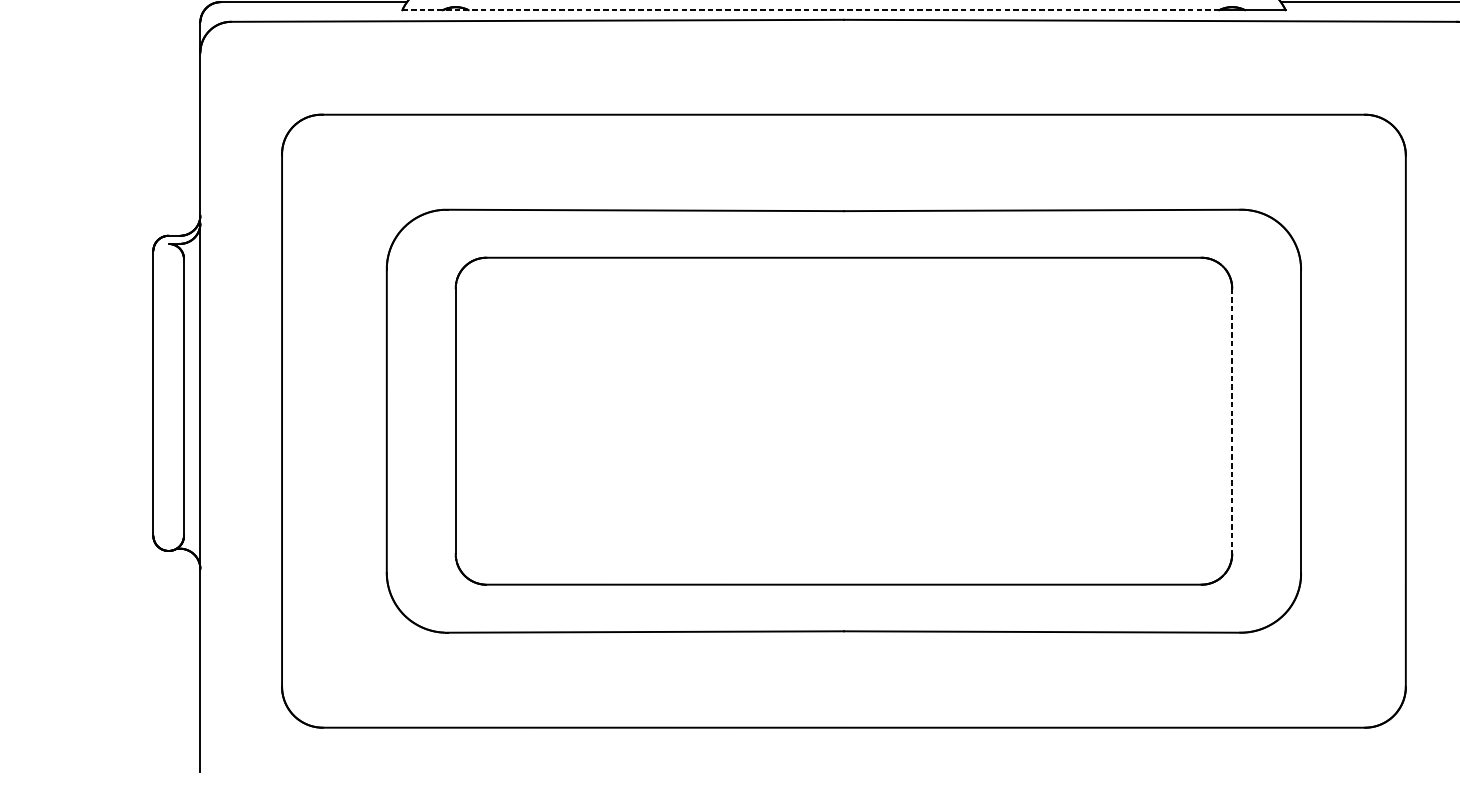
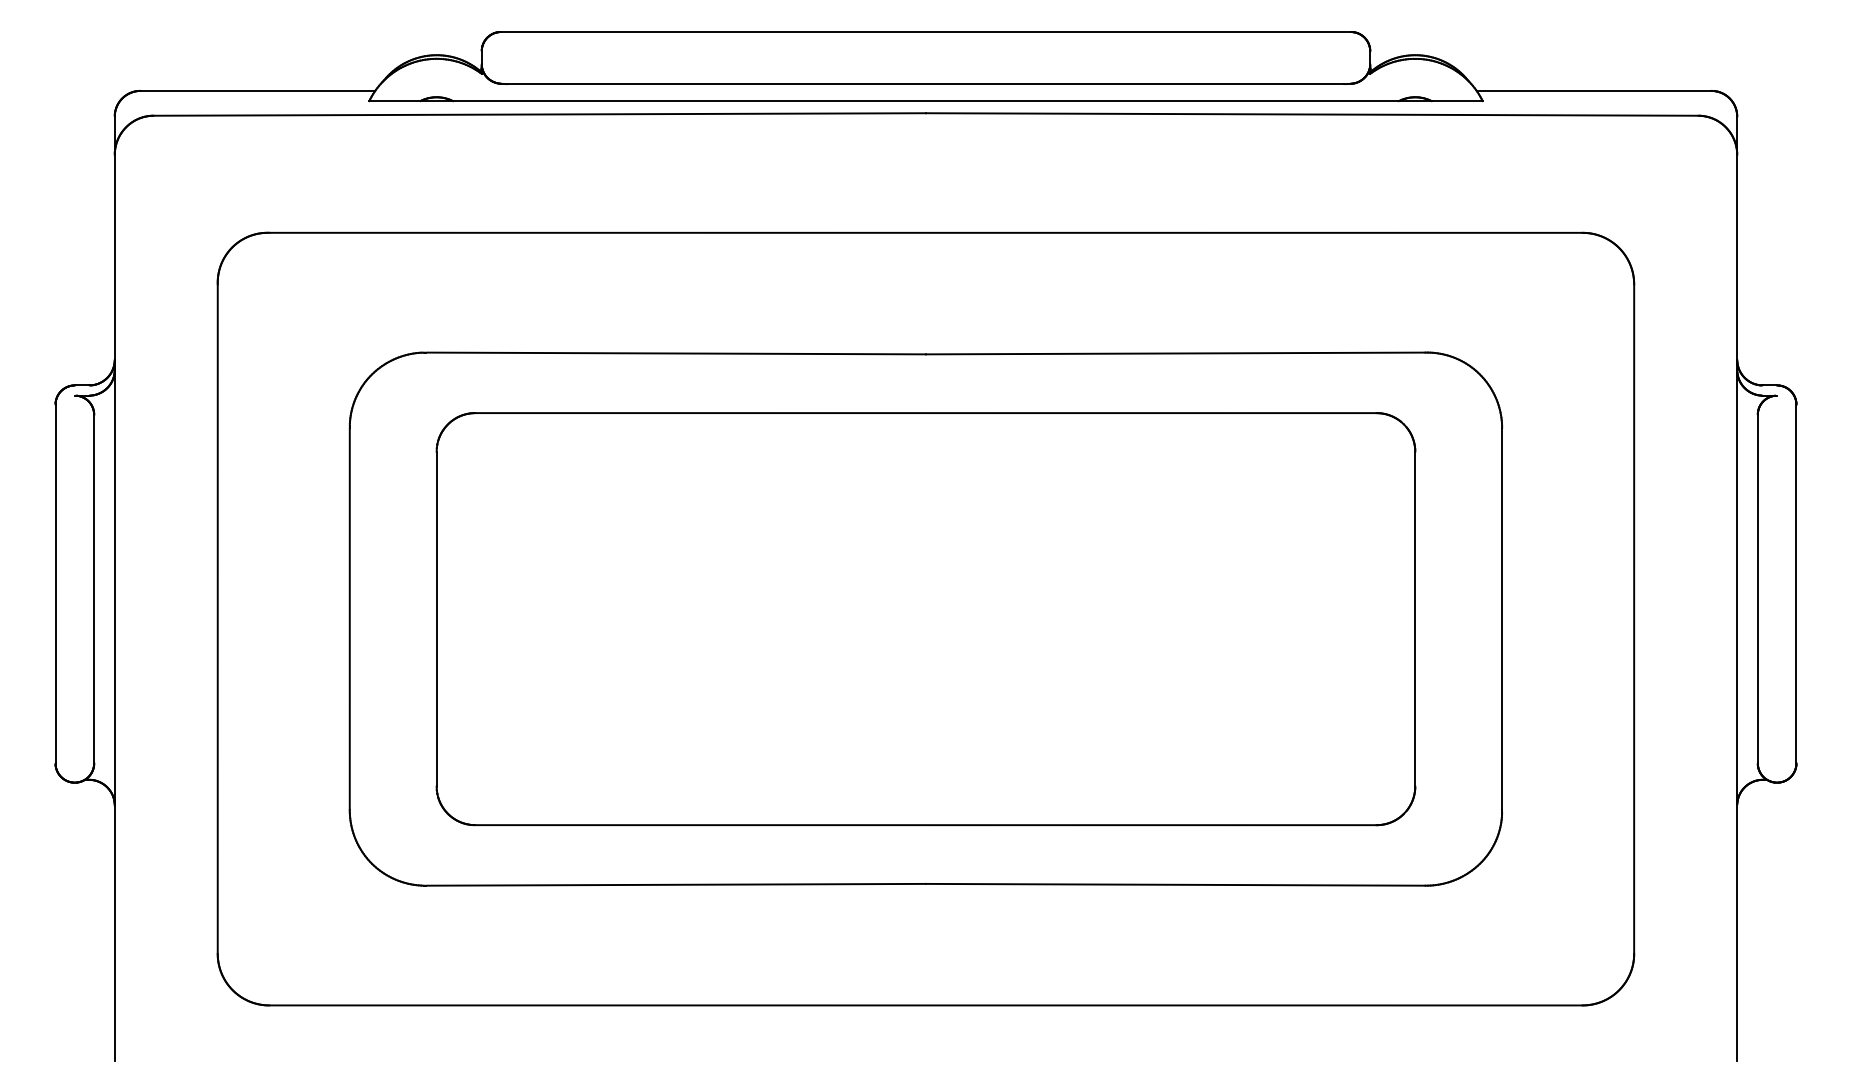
line: (811, 10) -> (884, 101), dashed -> solid
line: (1232, 421) -> (1415, 619), dashed -> solid

